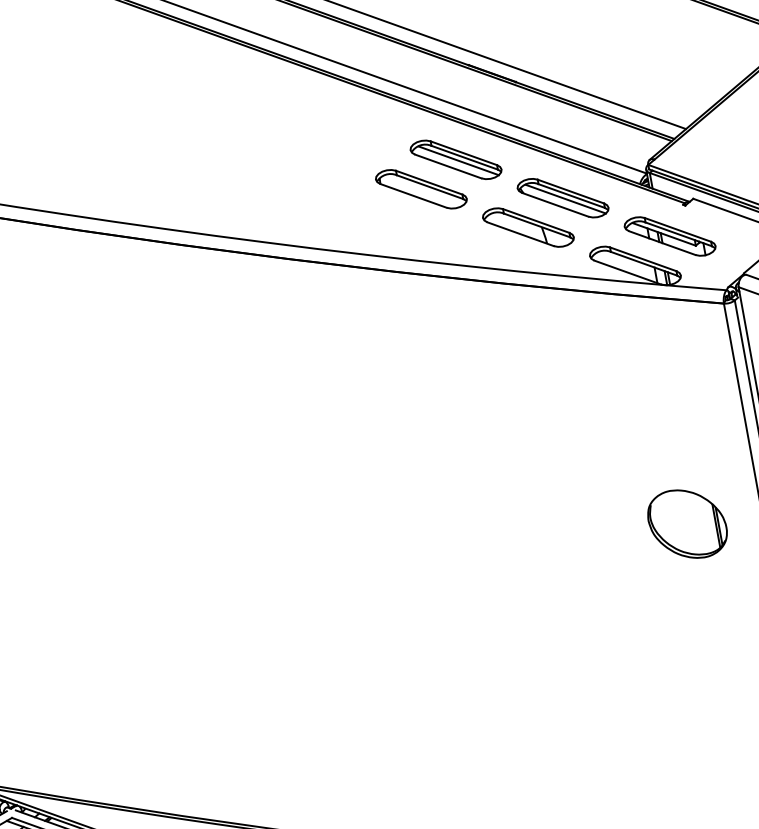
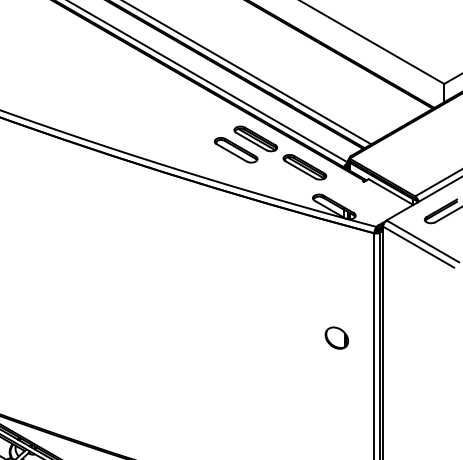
part: (526, 227) -> (284, 178), removed
part: (669, 236) -> (353, 195), removed
part: (686, 522) -> (336, 337), size x0.6

